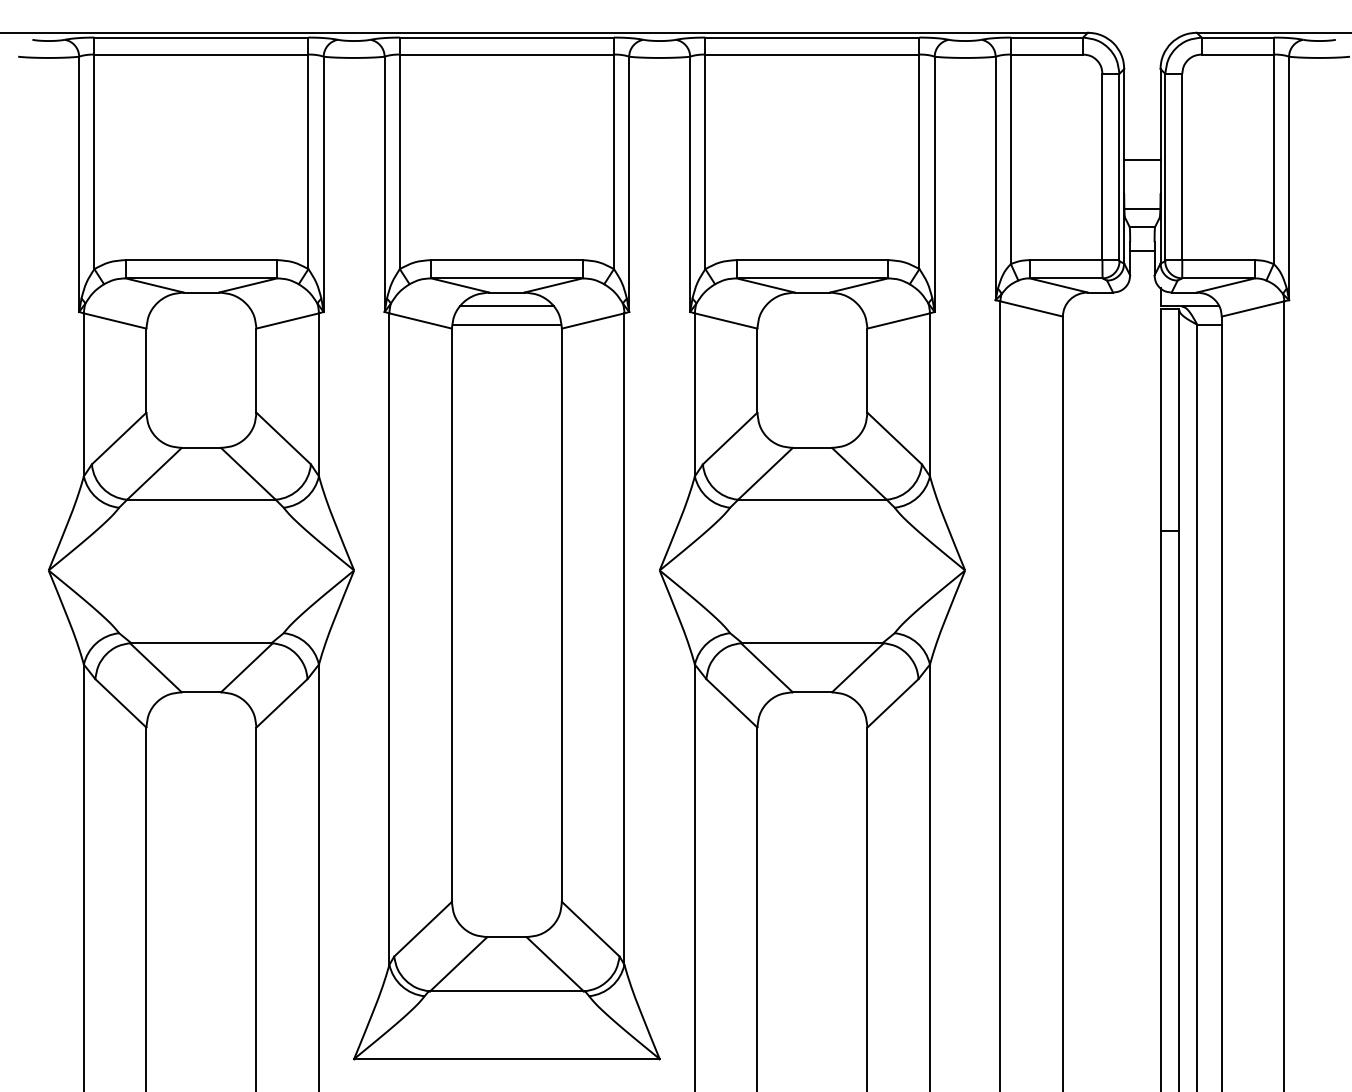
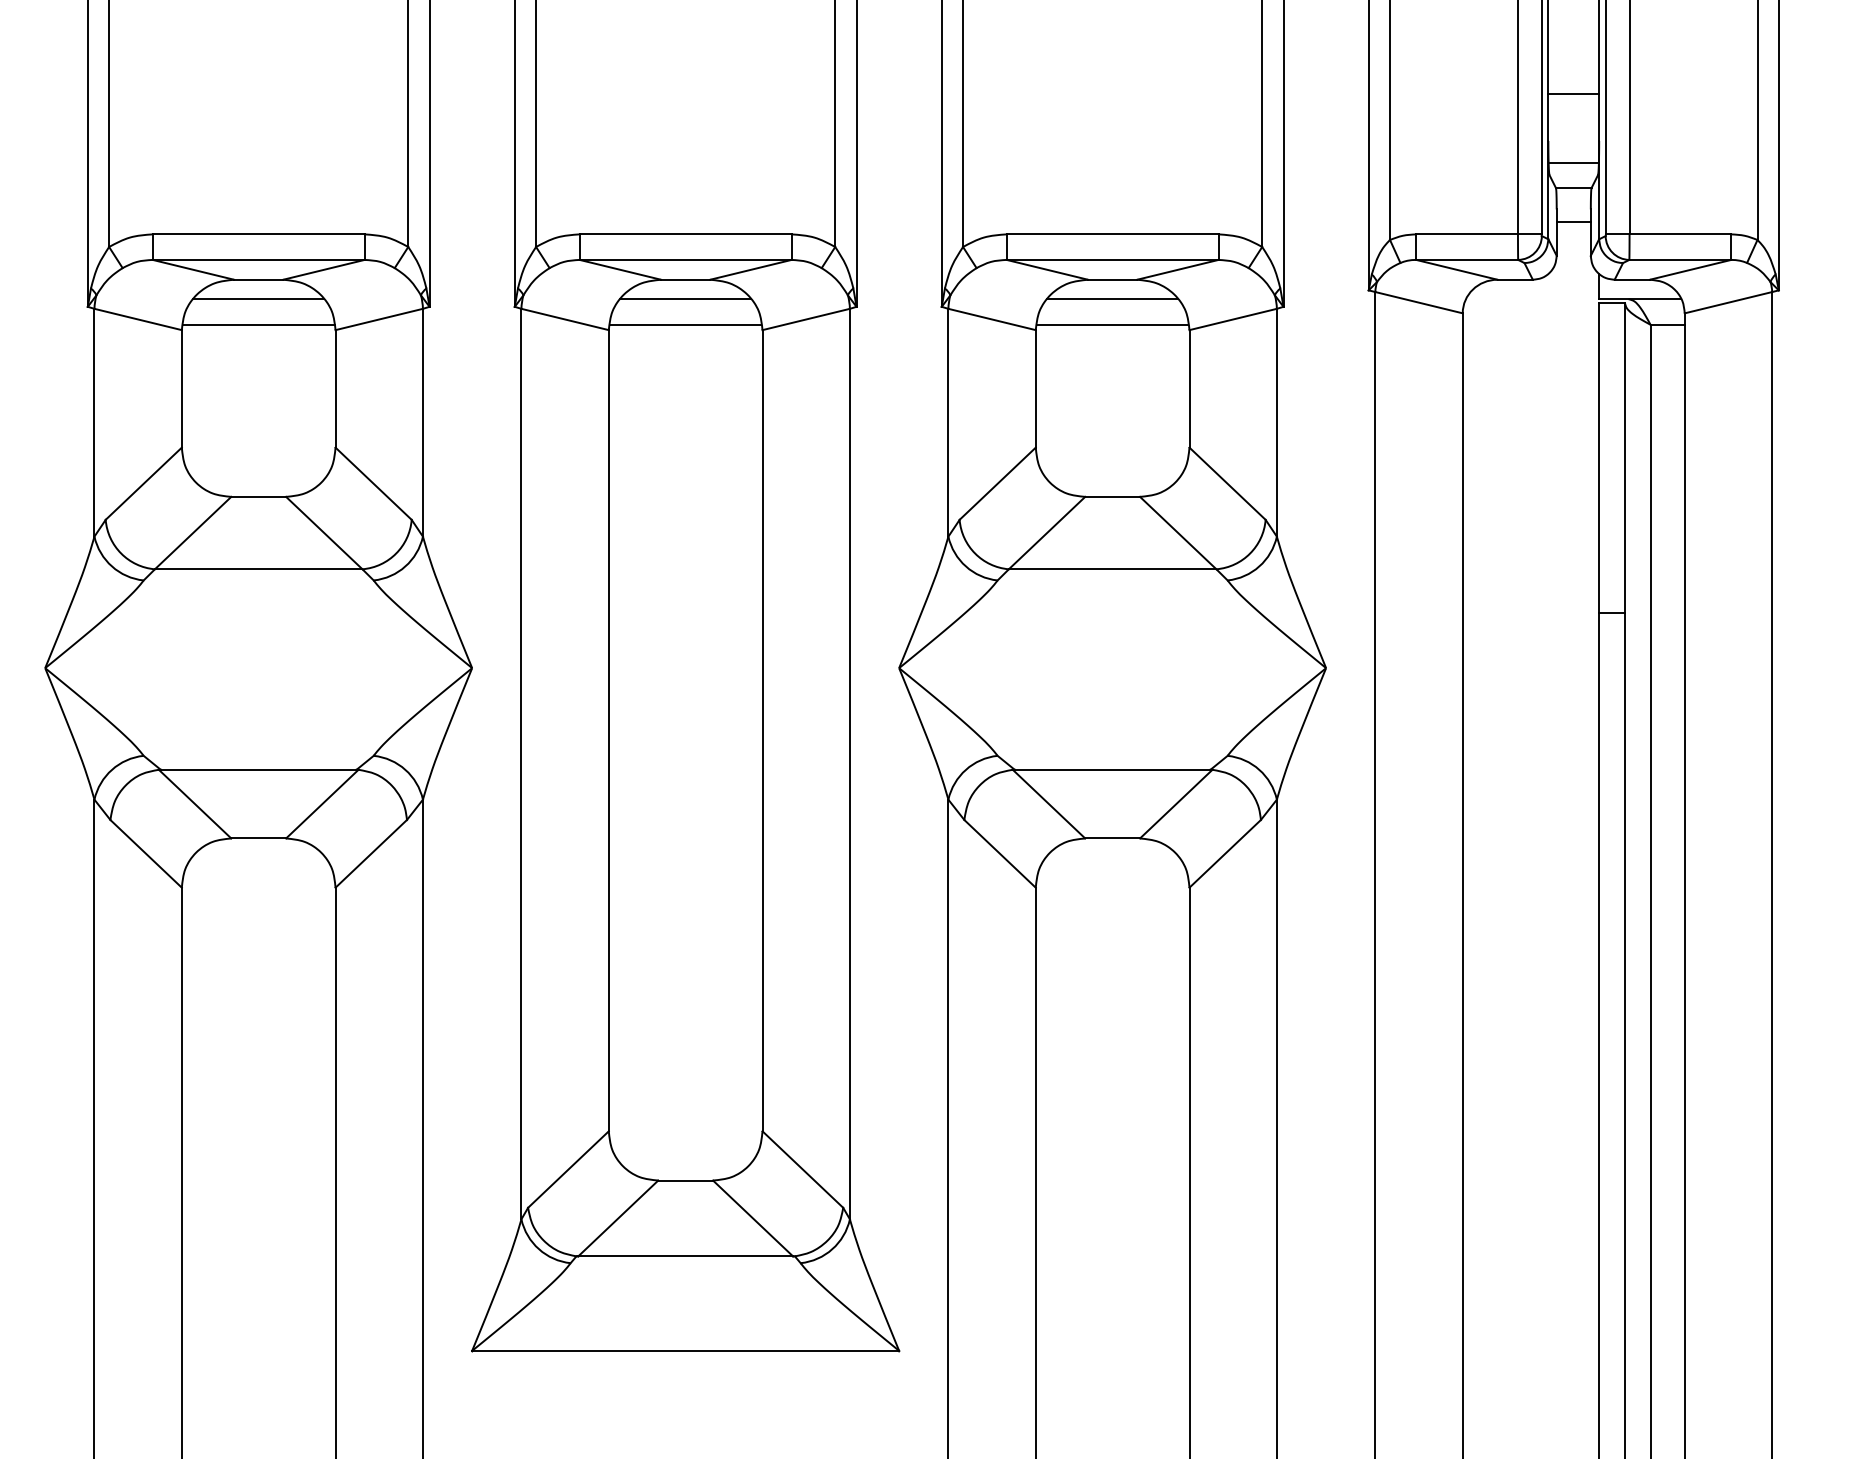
line: (201, 306) -> (258, 299), added
line: (812, 306) -> (1112, 299), added
line: (201, 324) -> (258, 324), added
line: (812, 324) -> (1112, 324), added

